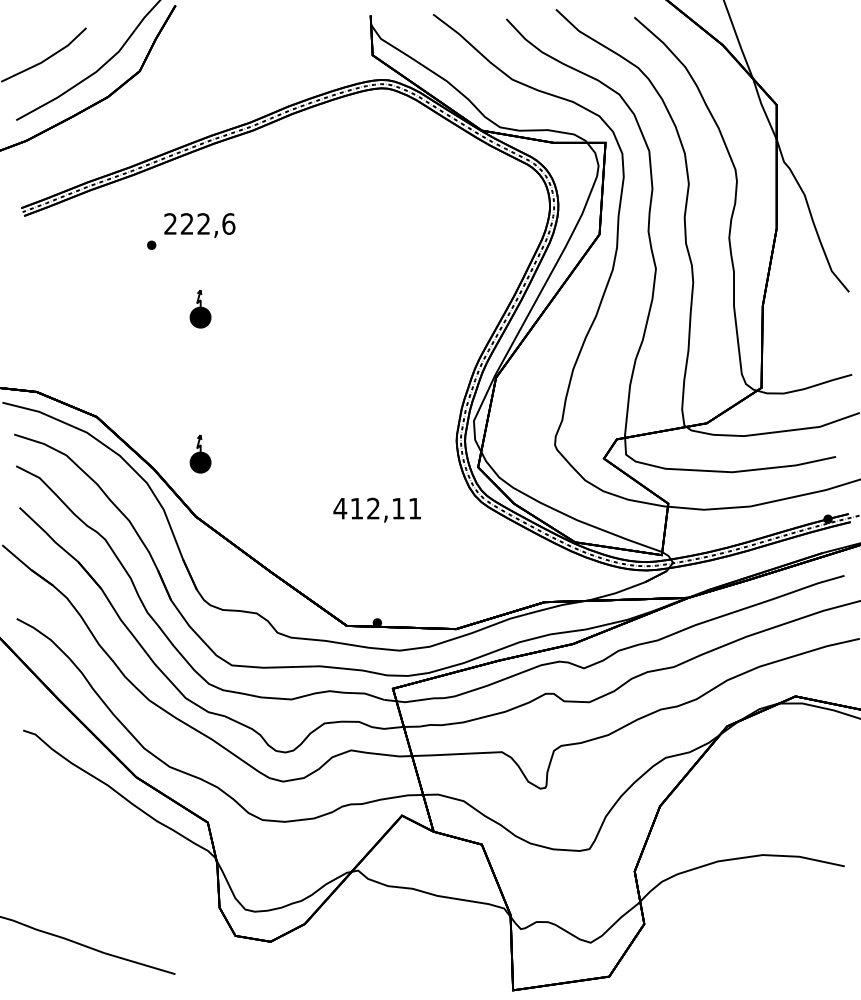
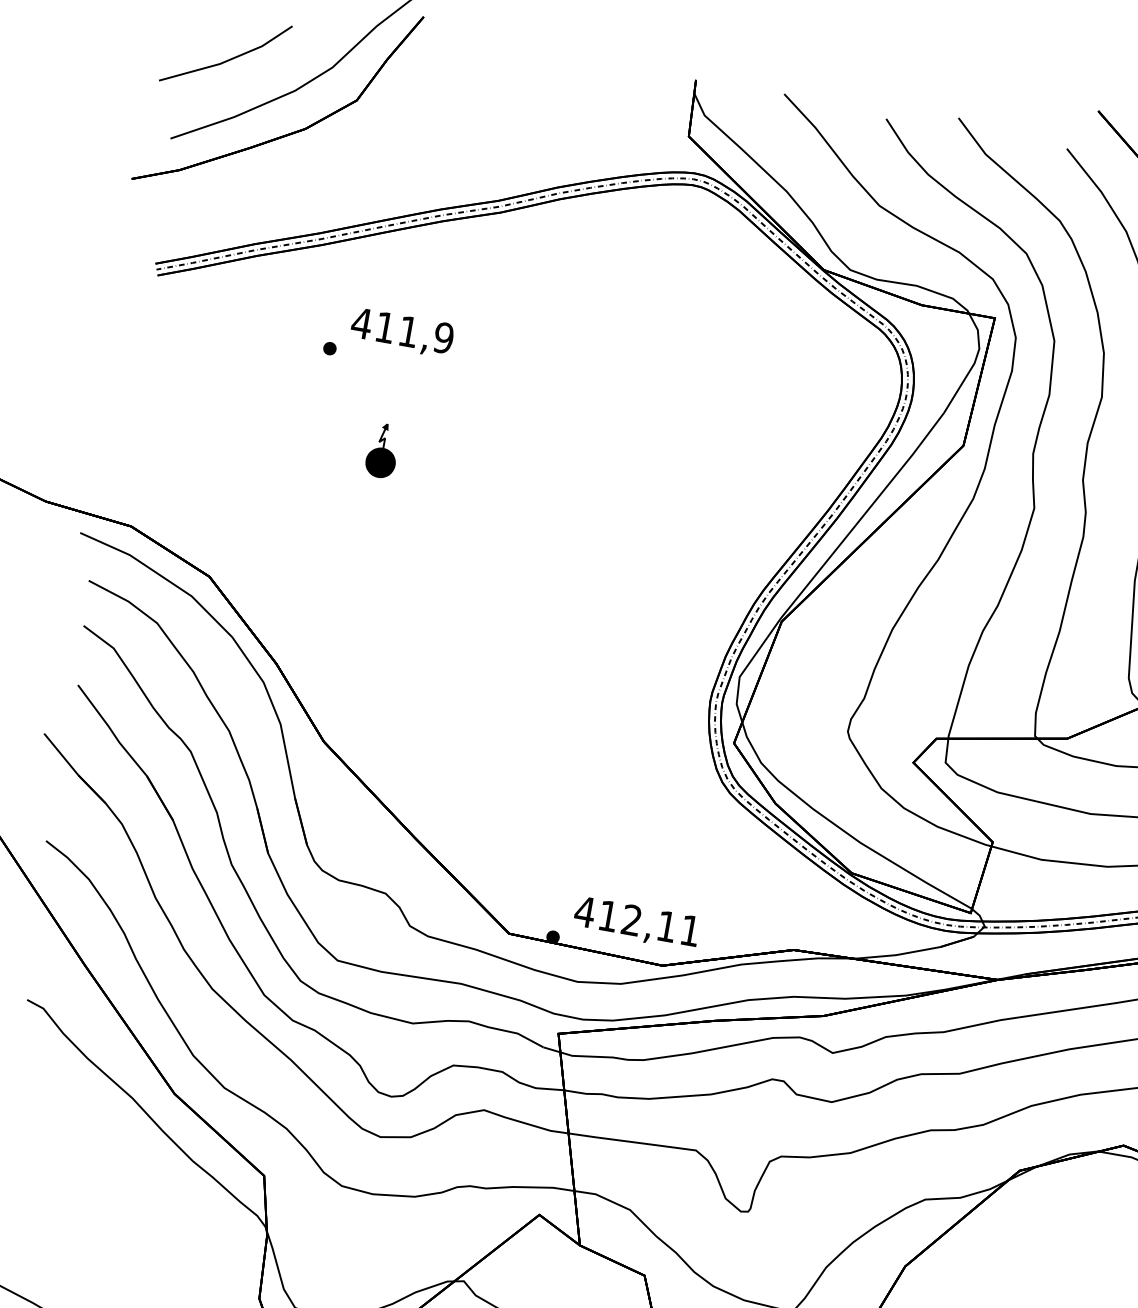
text: (199, 223) -> (402, 329), 222,6 -> 411,9
part: (200, 454) -> (346, 655), removed
text: (376, 509) -> (635, 922), moved

